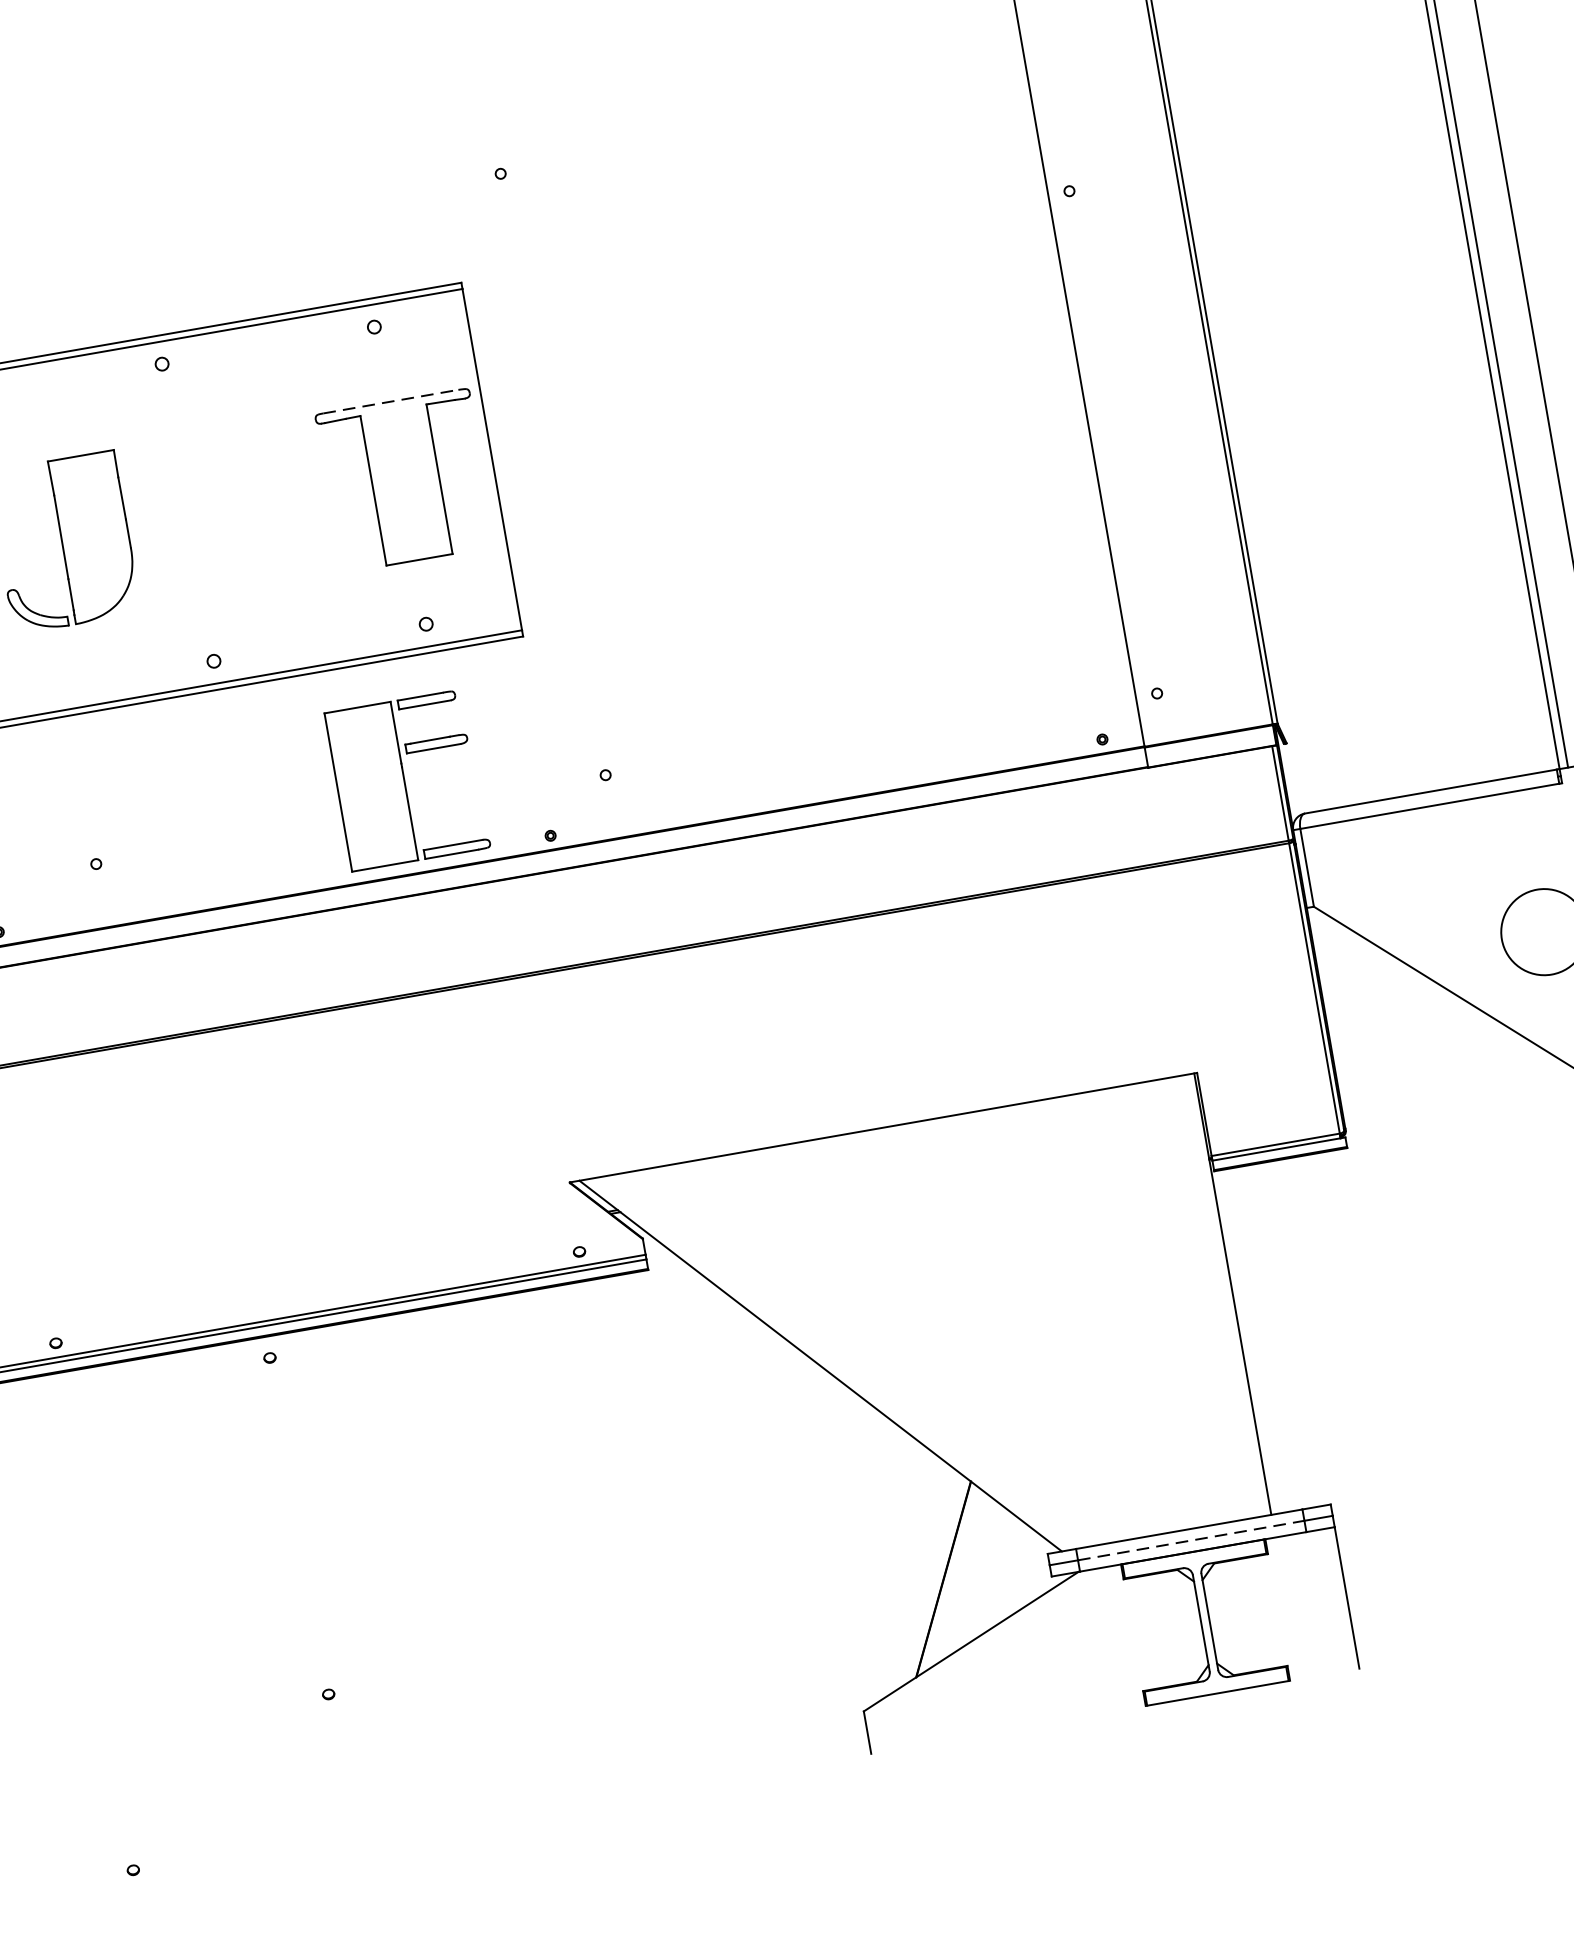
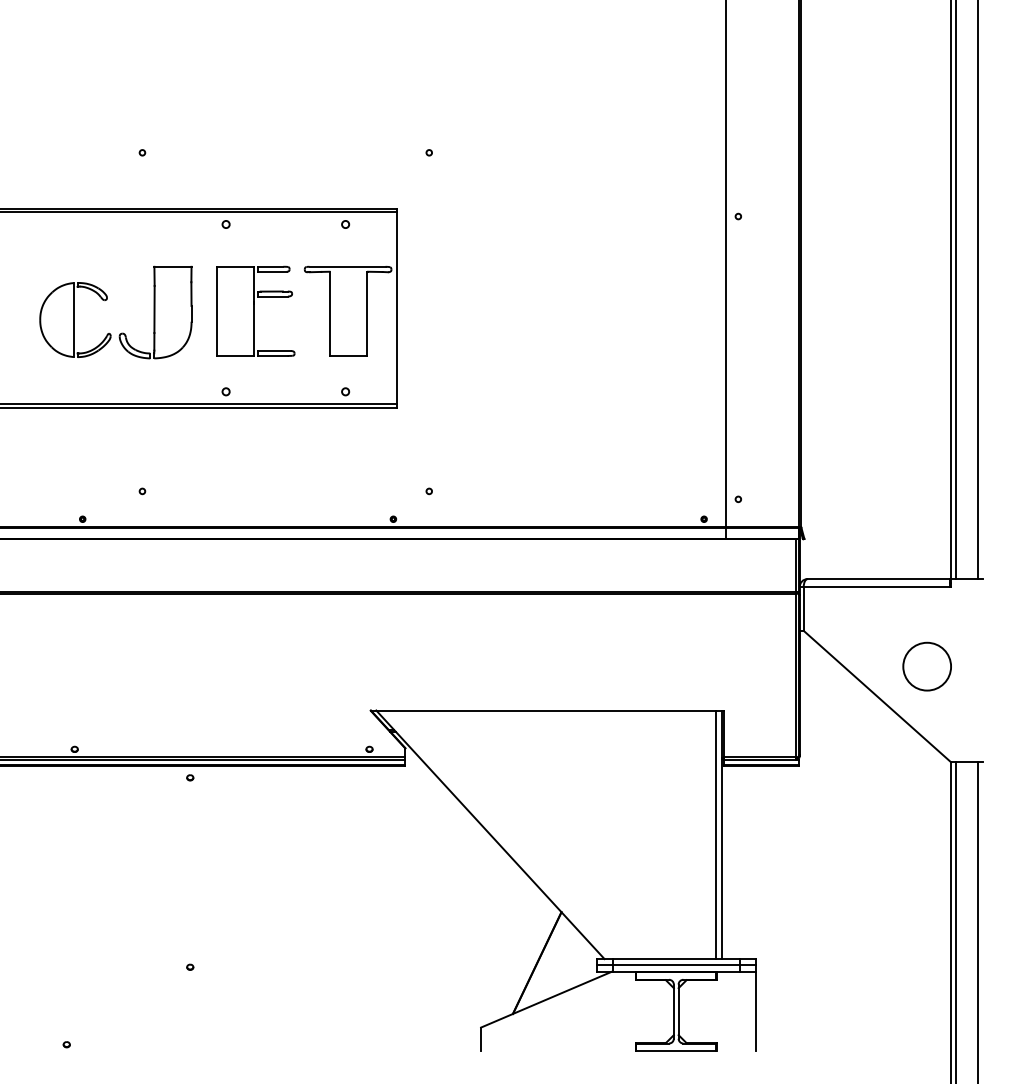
line: (392, 400) -> (348, 266), dashed -> solid
part: (407, 778) -> (255, 310), moved
line: (1222, 1295) -> (716, 834), added
line: (1191, 1540) -> (676, 965), dashed -> solid

